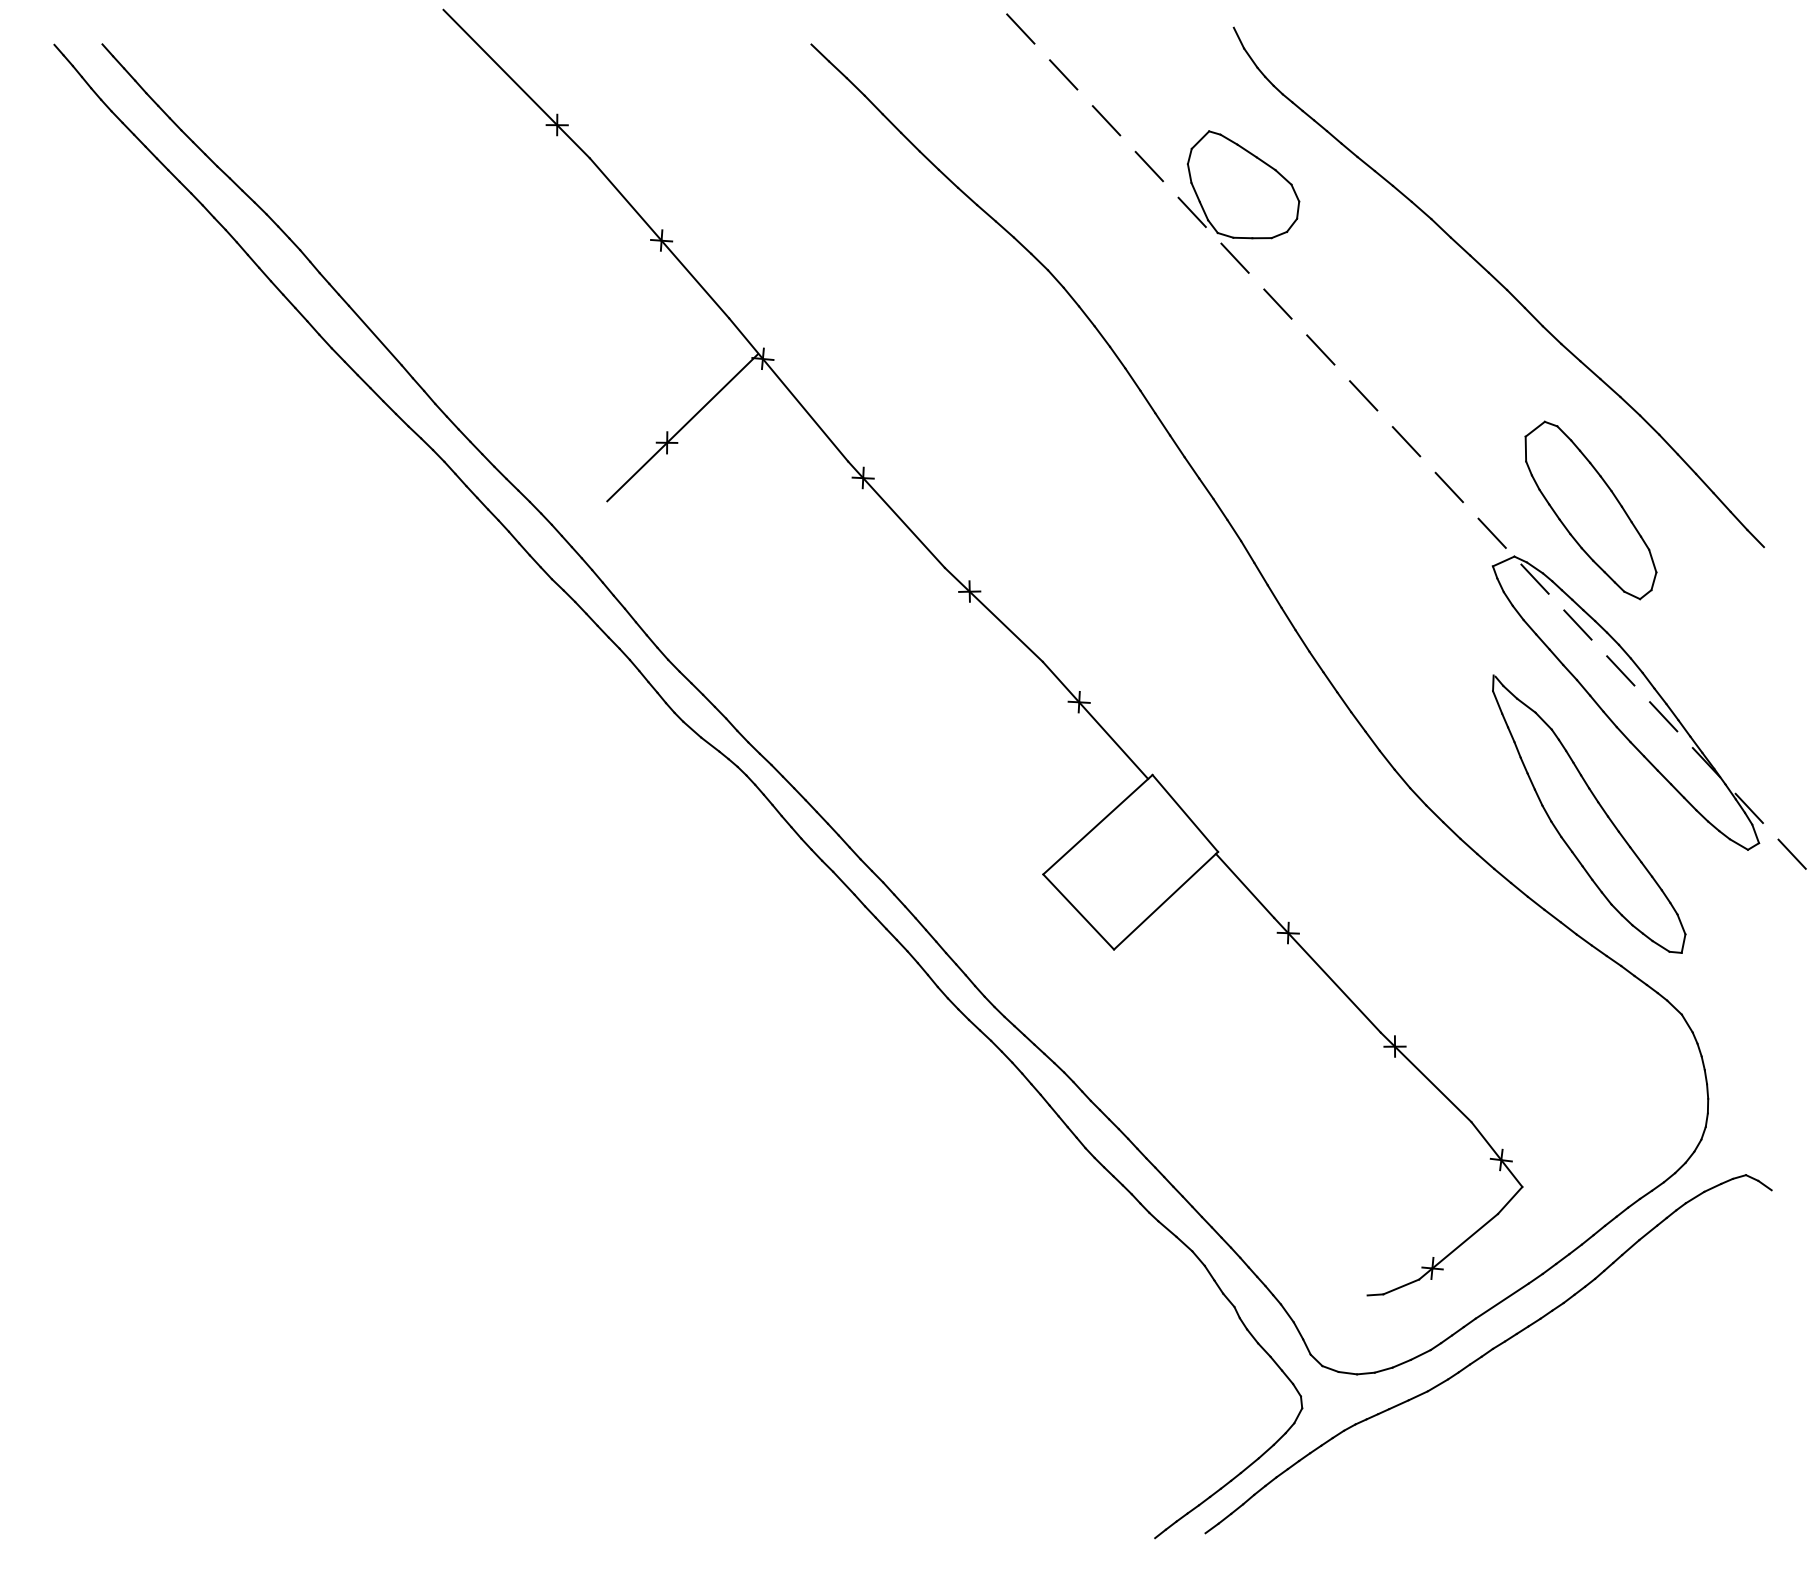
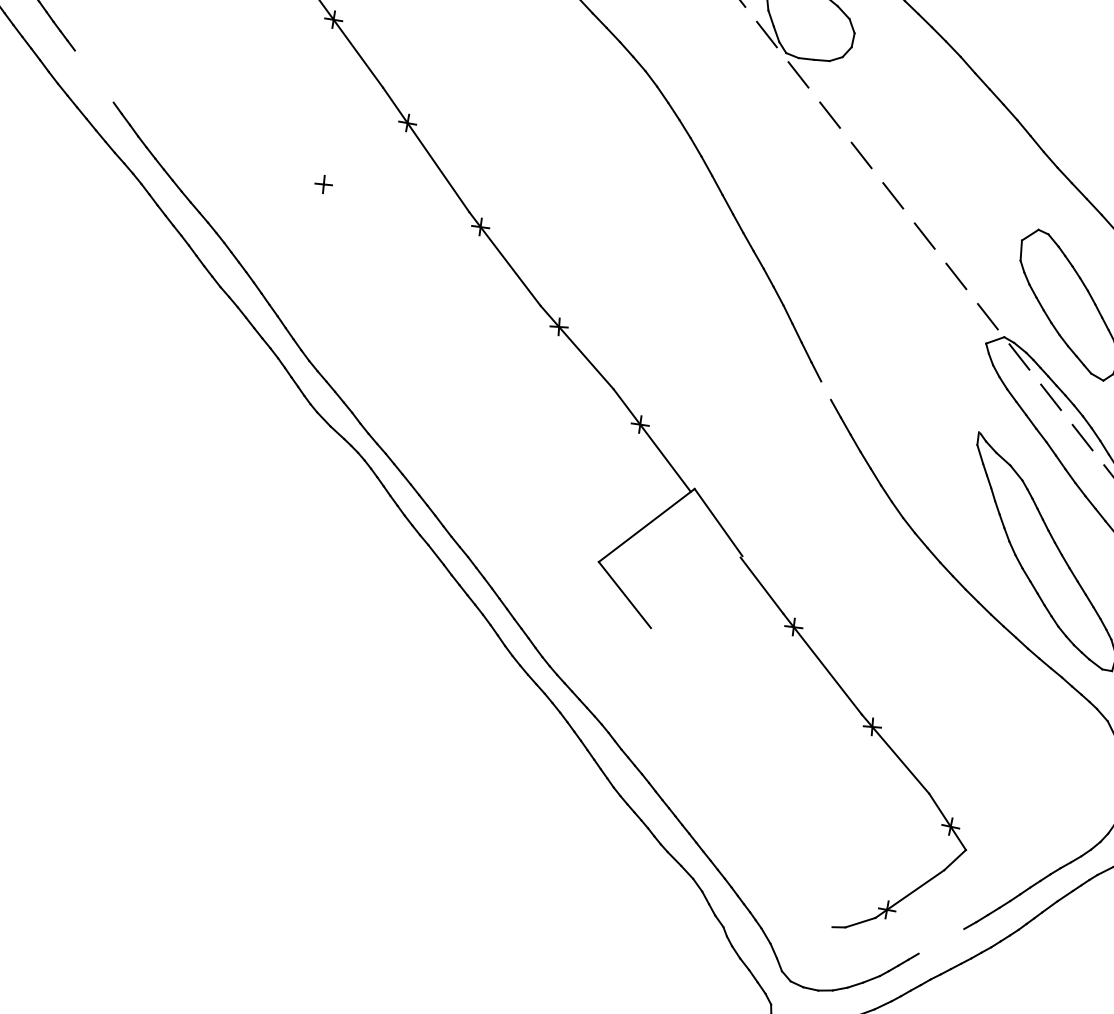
line: (374, 335) -> (93, 76), removed
line: (682, 427) -> (337, 173), removed
line: (1302, 640) -> (826, 390), removed
line: (1166, 900) -> (697, 591), removed
line: (1501, 1300) -> (940, 940), removed

